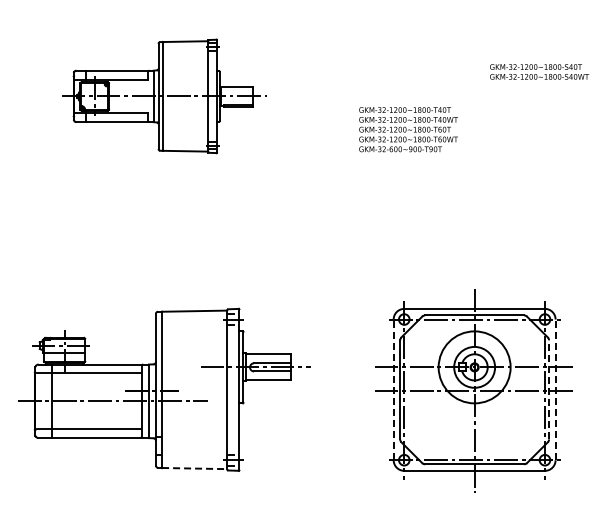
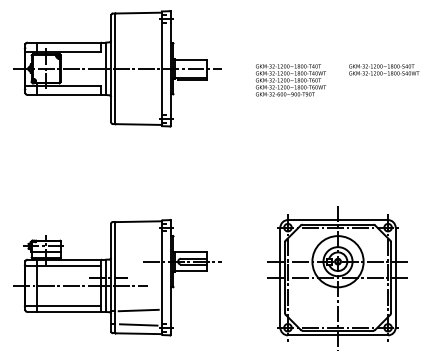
text: (539, 71) -> (384, 69), moved
part: (164, 96) -> (117, 68), size x1.43
text: (408, 129) -> (290, 80), moved
line: (393, 389) -> (280, 277), dashed -> solid
line: (549, 389) -> (391, 277), dashed -> solid
line: (555, 389) -> (395, 277), dashed -> solid
line: (194, 435) -> (138, 310), added
line: (194, 456) -> (138, 325), added
line: (194, 468) -> (138, 333), dashed -> solid

